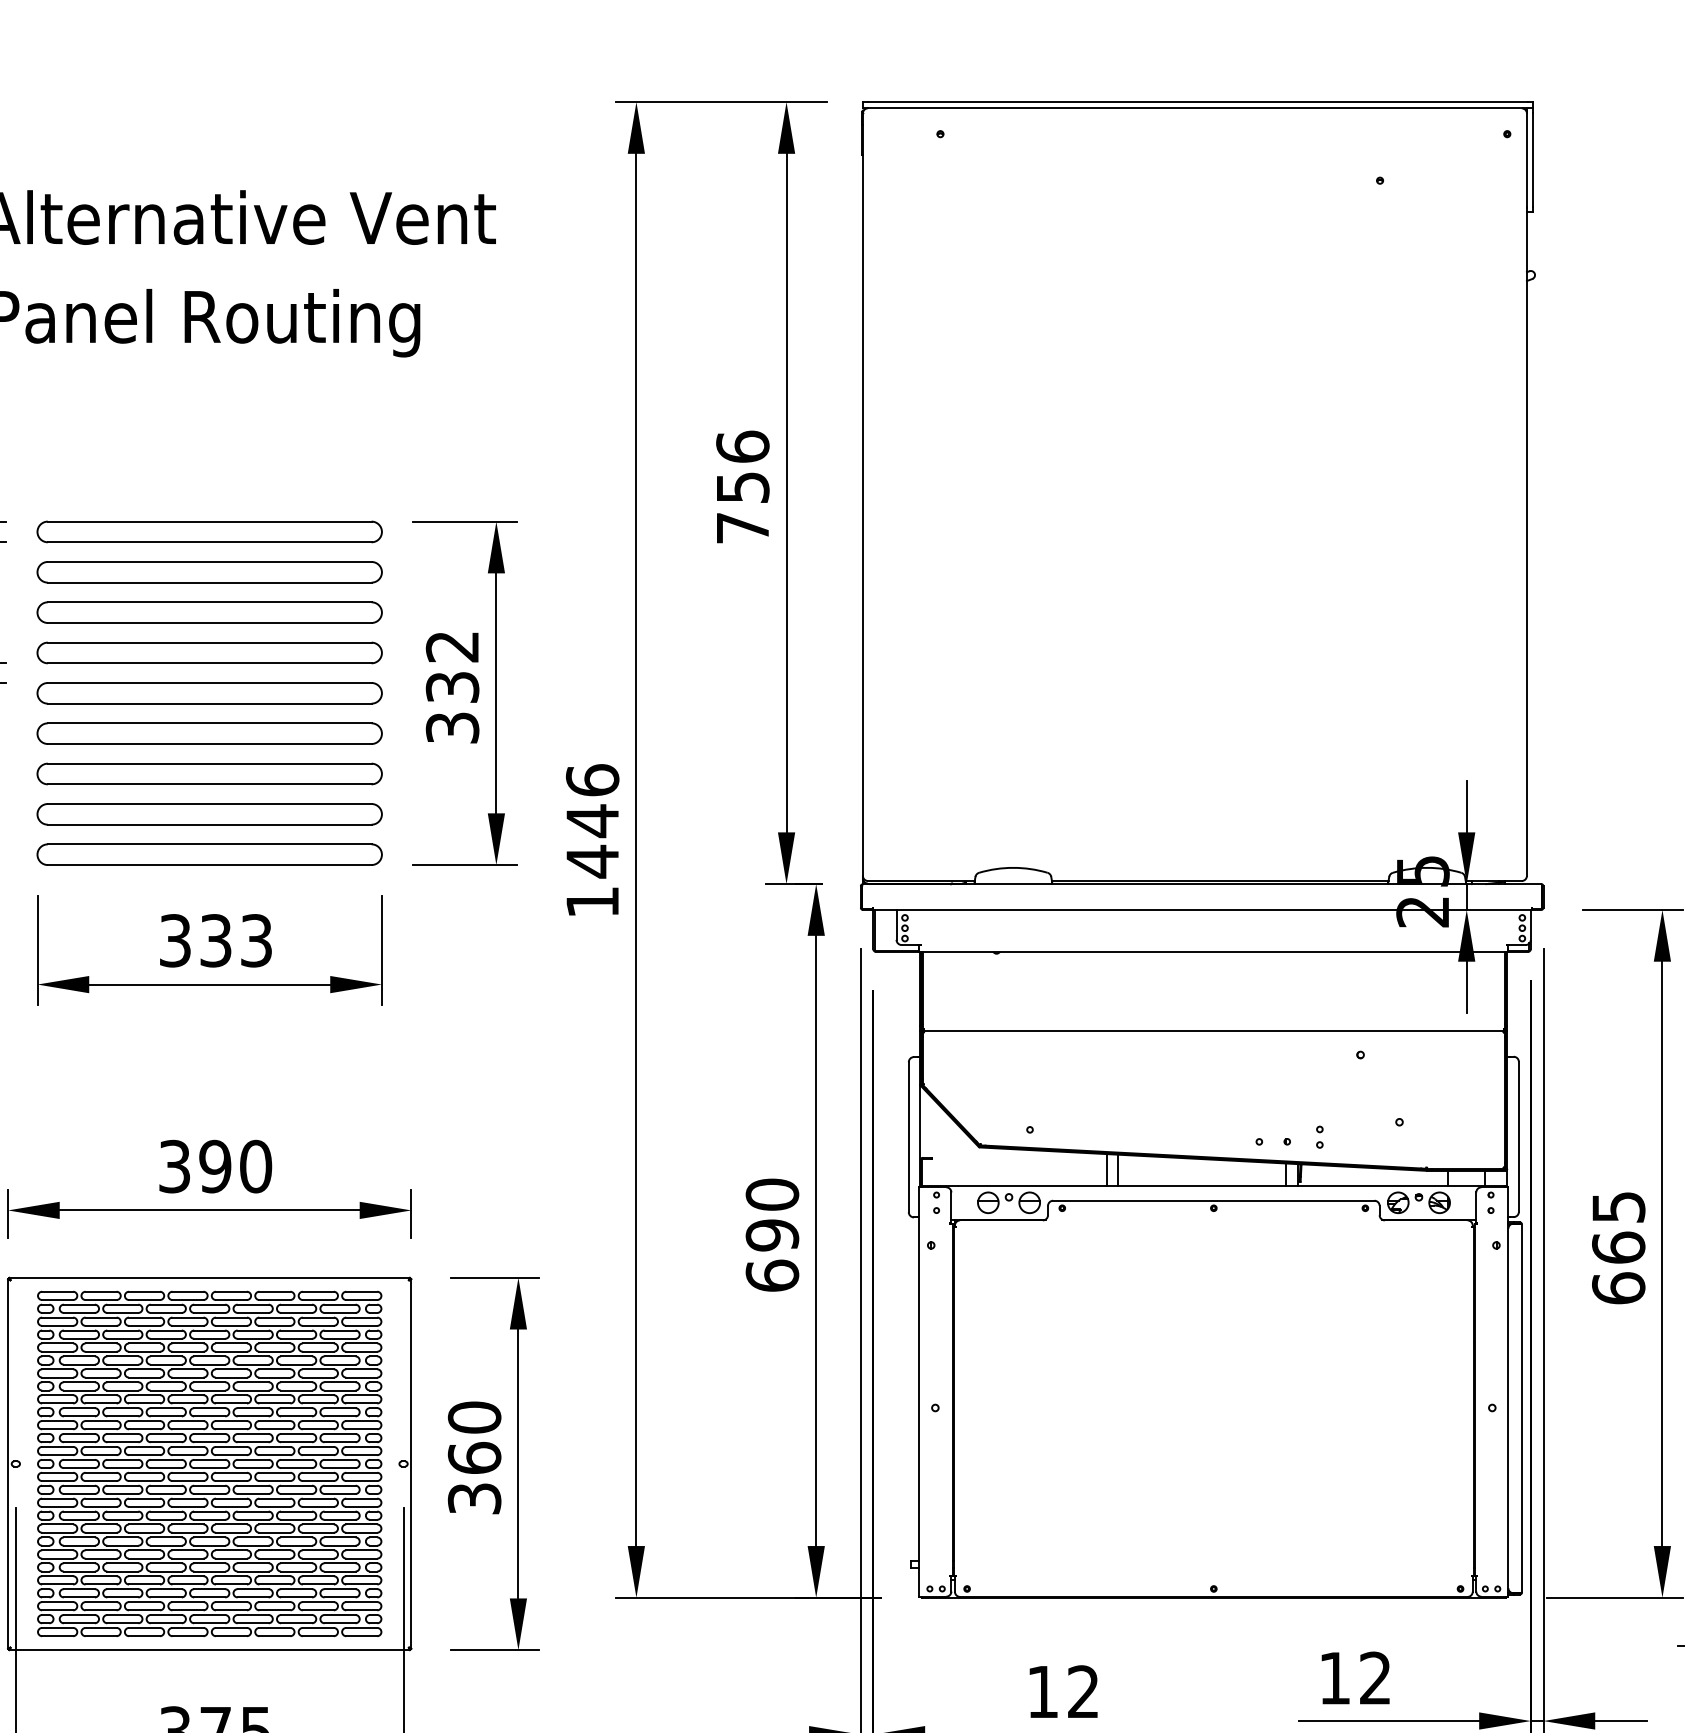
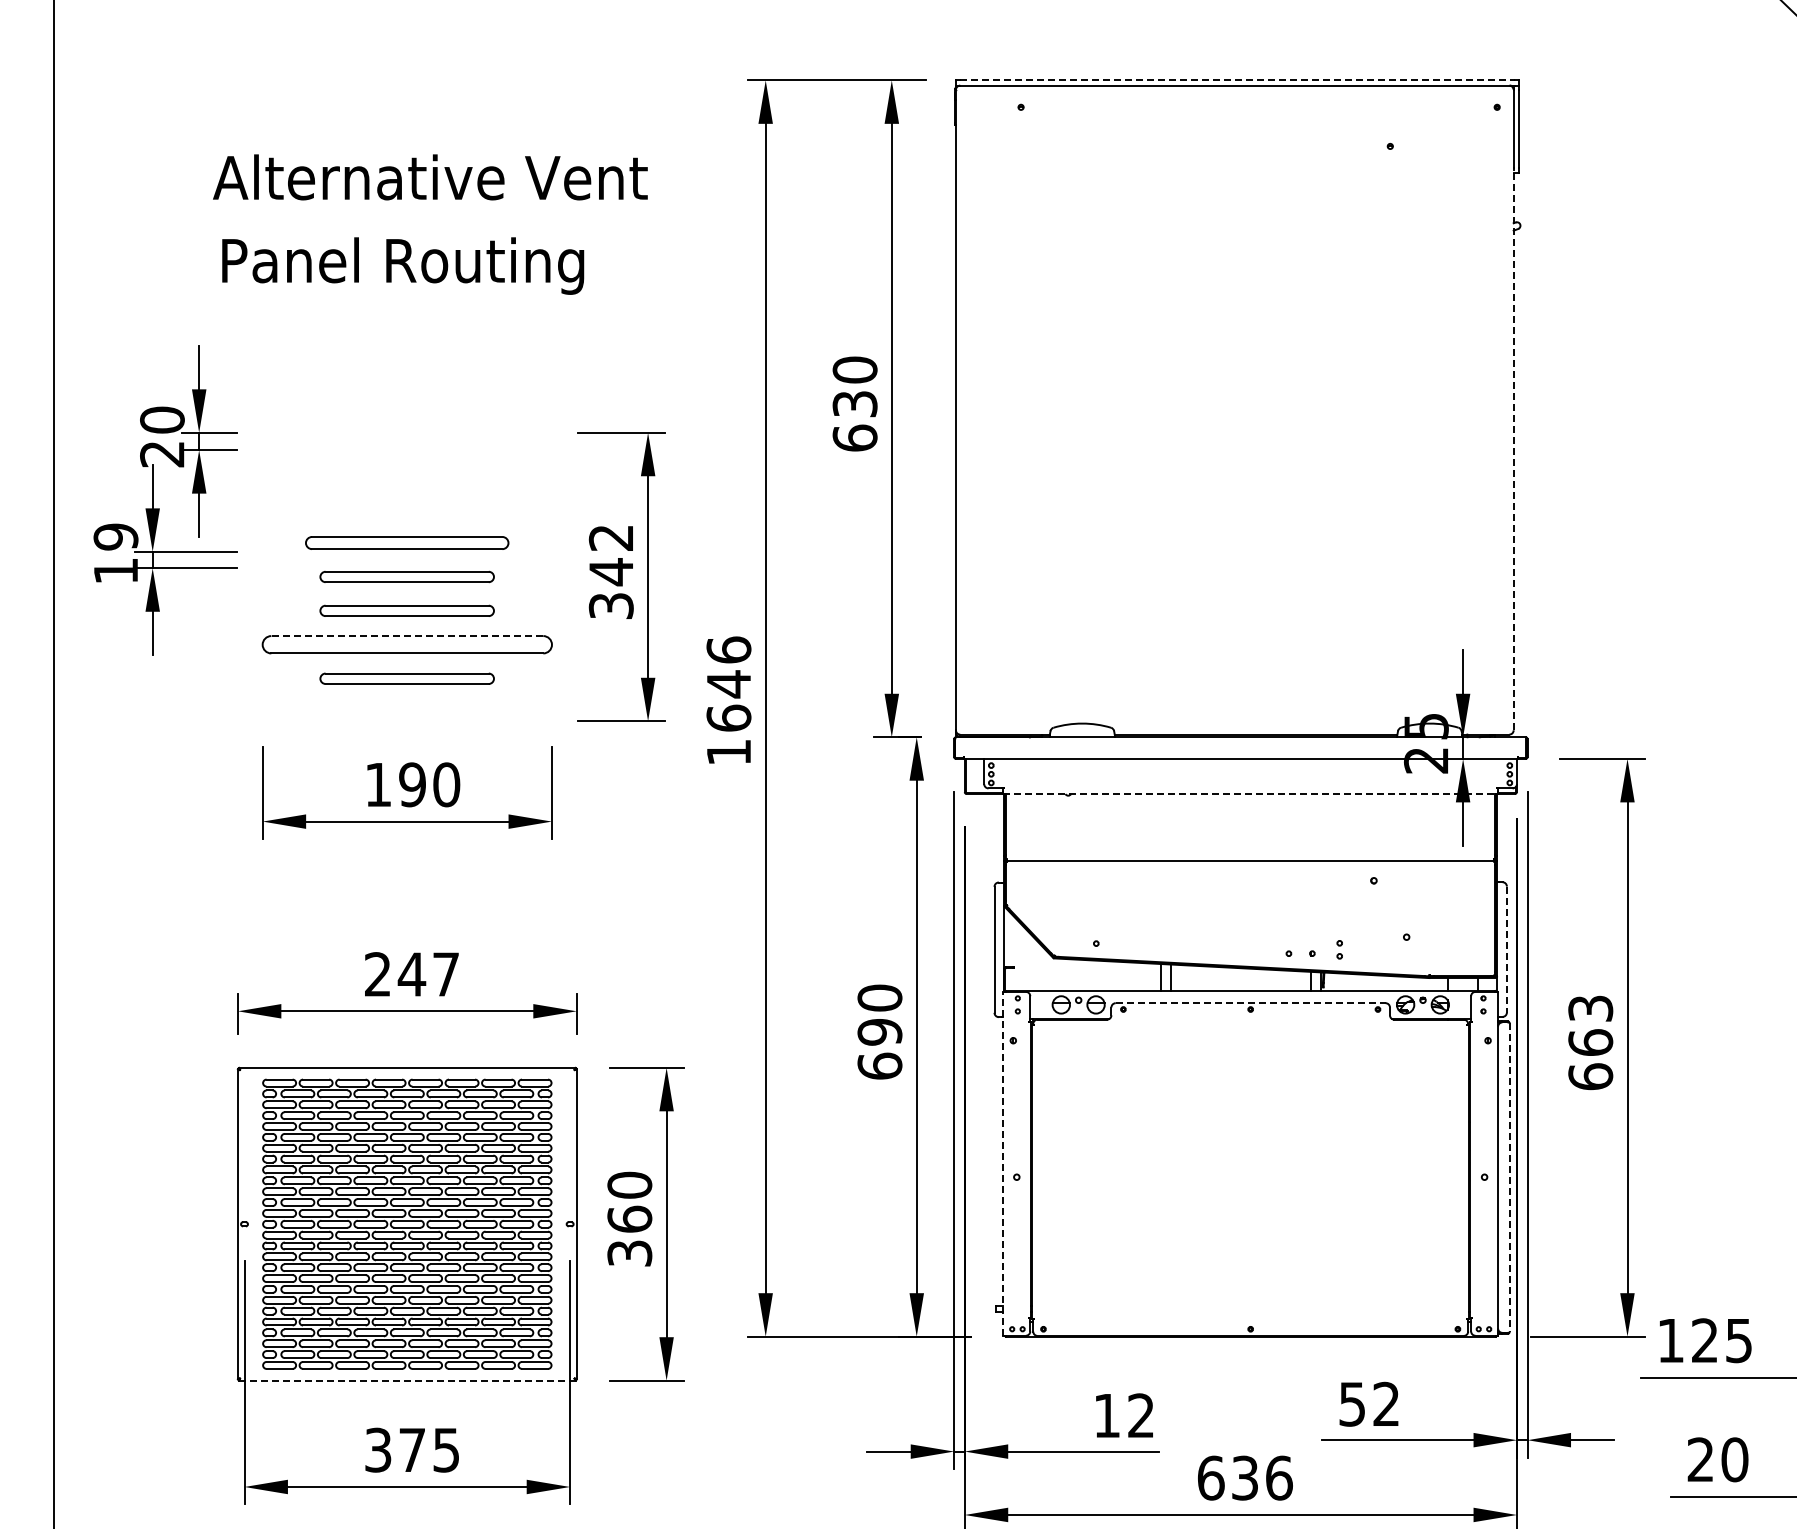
line: (1198, 102) -> (1237, 80), solid -> dashed
text: (742, 486) -> (854, 403), 756 -> 630
part: (208, 530) -> (406, 440), removed
line: (1526, 541) -> (1513, 449), solid -> dashed
part: (208, 571) -> (406, 474), removed
part: (208, 611) -> (406, 508), removed
part: (208, 652) -> (406, 542), size x0.7
text: (451, 687) -> (610, 572), 332 -> 342
part: (208, 692) -> (406, 576), size x0.6
part: (208, 733) -> (406, 610), size x0.6
line: (209, 764) -> (407, 636), solid -> dashed
part: (208, 814) -> (406, 678), size x0.6
part: (208, 854) -> (406, 712), removed
text: (592, 861) -> (728, 718), 1446 -> 1646
text: (215, 940) -> (412, 784), 333 -> 190
line: (1214, 952) -> (1251, 794), solid -> dashed
line: (1518, 1136) -> (1506, 949), solid -> dashed
text: (215, 1166) -> (412, 974), 390 -> 247
line: (1213, 1201) -> (1250, 1003), solid -> dashed
text: (1618, 1207) -> (1590, 1008), 665 -> 663
line: (919, 1391) -> (1003, 1163), solid -> dashed
line: (1521, 1409) -> (1509, 1178), solid -> dashed
line: (208, 1649) -> (406, 1380), solid -> dashed
text: (1333, 1678) -> (1351, 1404), 12 -> 52

